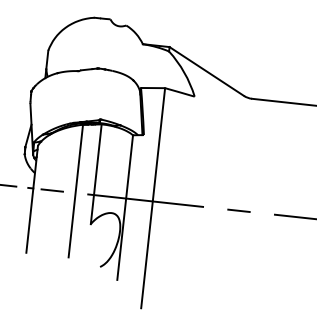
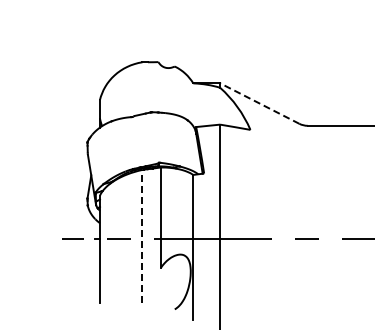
line: (206, 71) -> (259, 103), solid -> dashed
line: (75, 190) -> (142, 236), solid -> dashed

